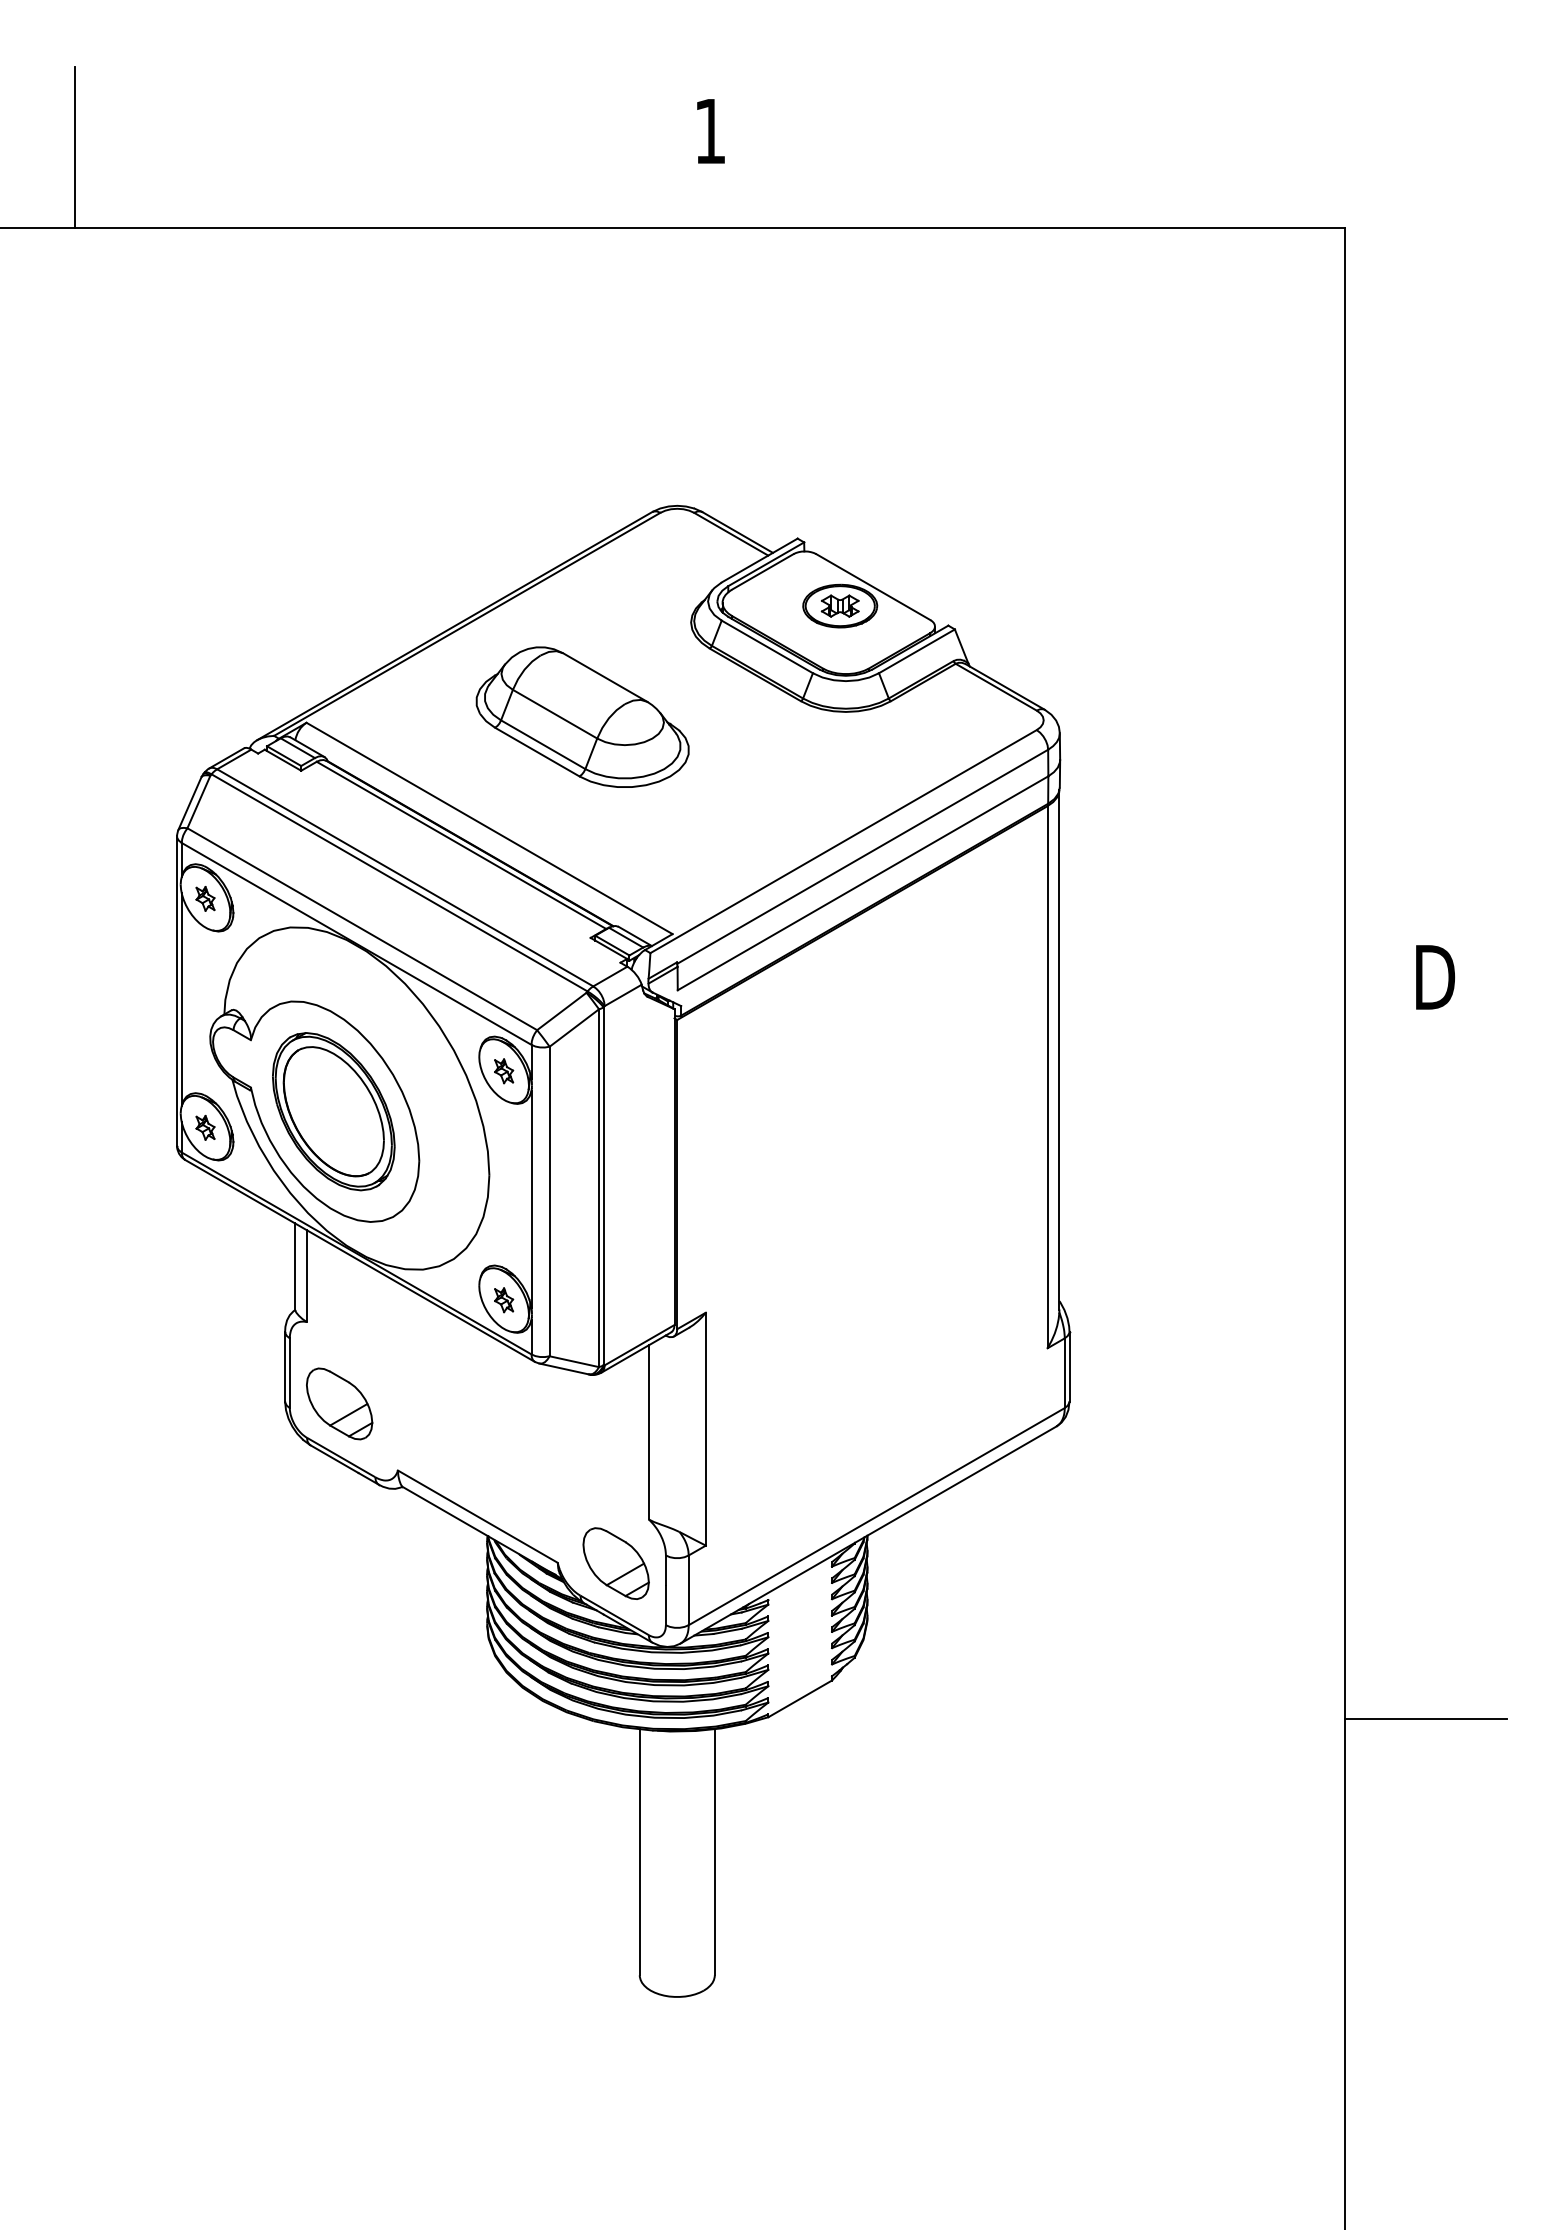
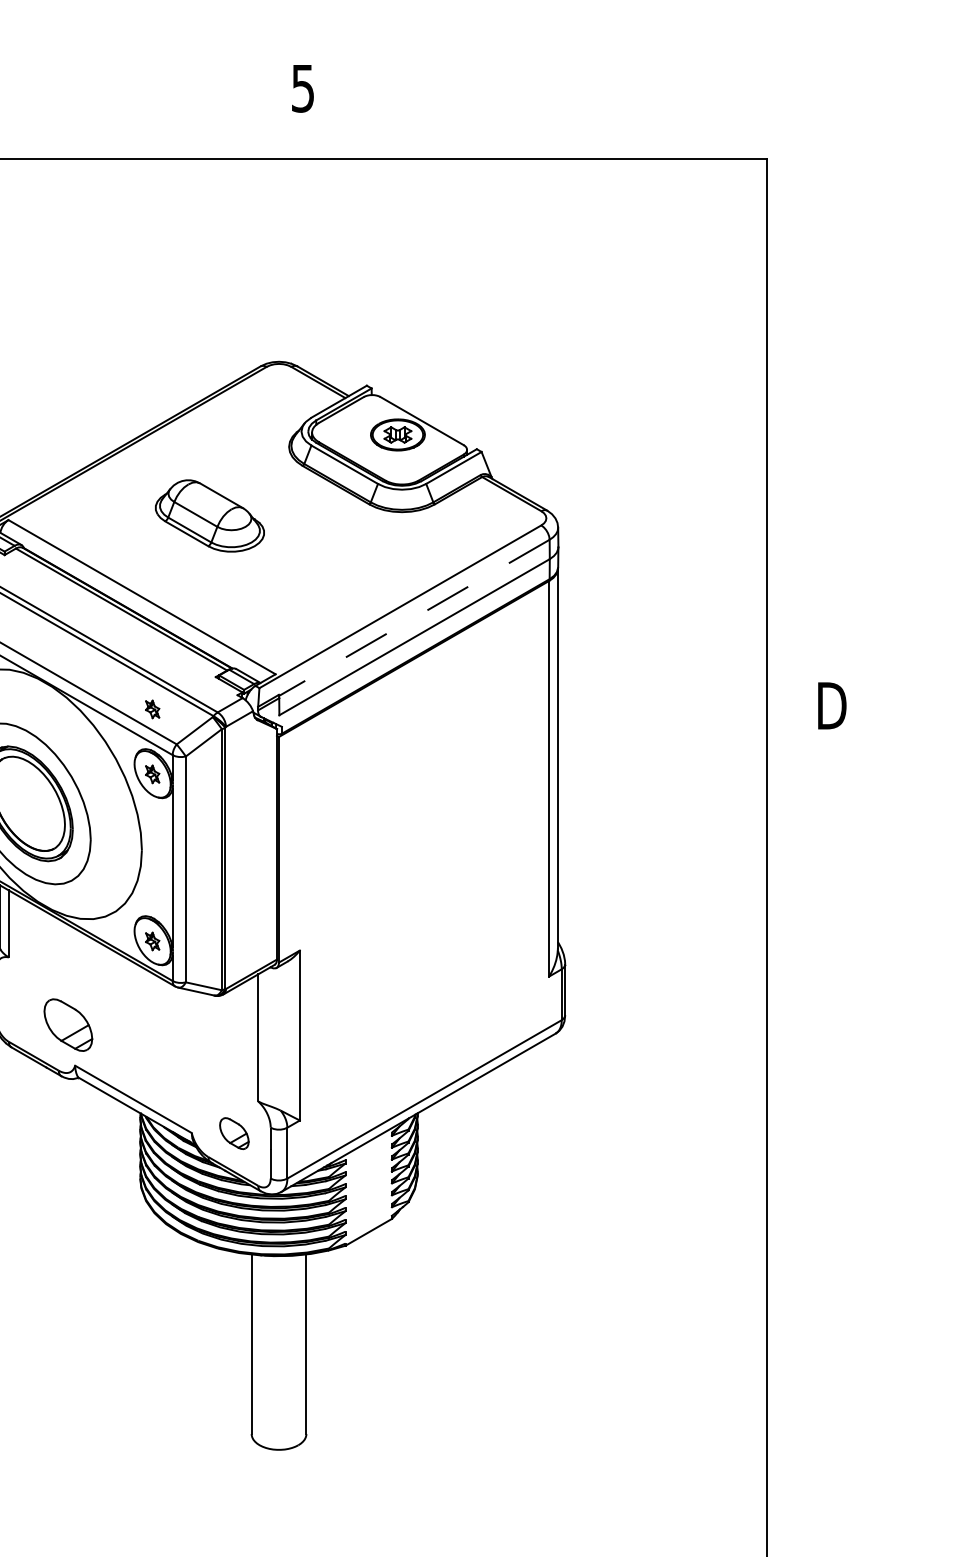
text: (710, 131) -> (303, 88), 1 -> 5
part: (582, 716) -> (209, 515), size x0.7
line: (862, 857) -> (414, 618), solid -> dashed
part: (504, 982) -> (152, 709), added
part: (339, 1403) -> (68, 1024), moved
part: (615, 1563) -> (233, 1133), size x0.6
line: (1425, 1718) -> (825, 1246), removed

